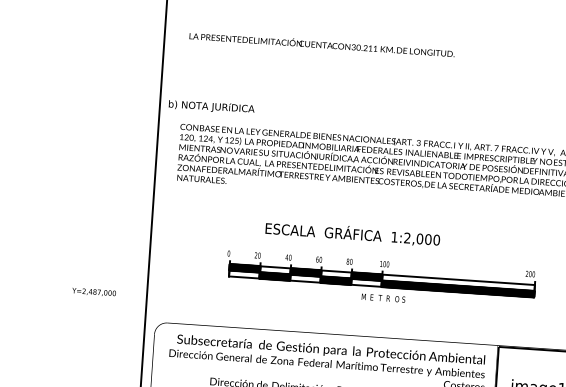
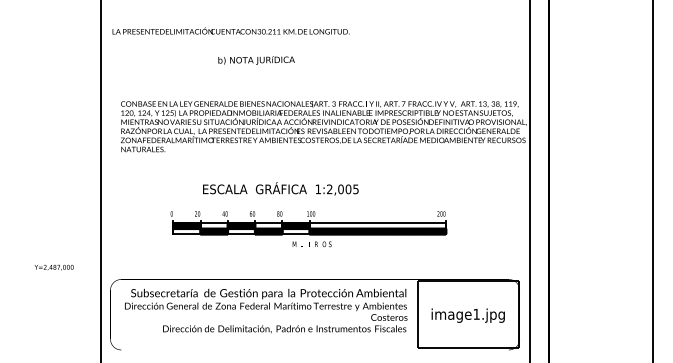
text: (321, 43) -> (230, 30), moved
text: (211, 106) -> (256, 60), moved
text: (436, 240) -> (355, 189), 1:2,000 -> 1:2,005
text: (93, 292) -> (53, 267), moved

